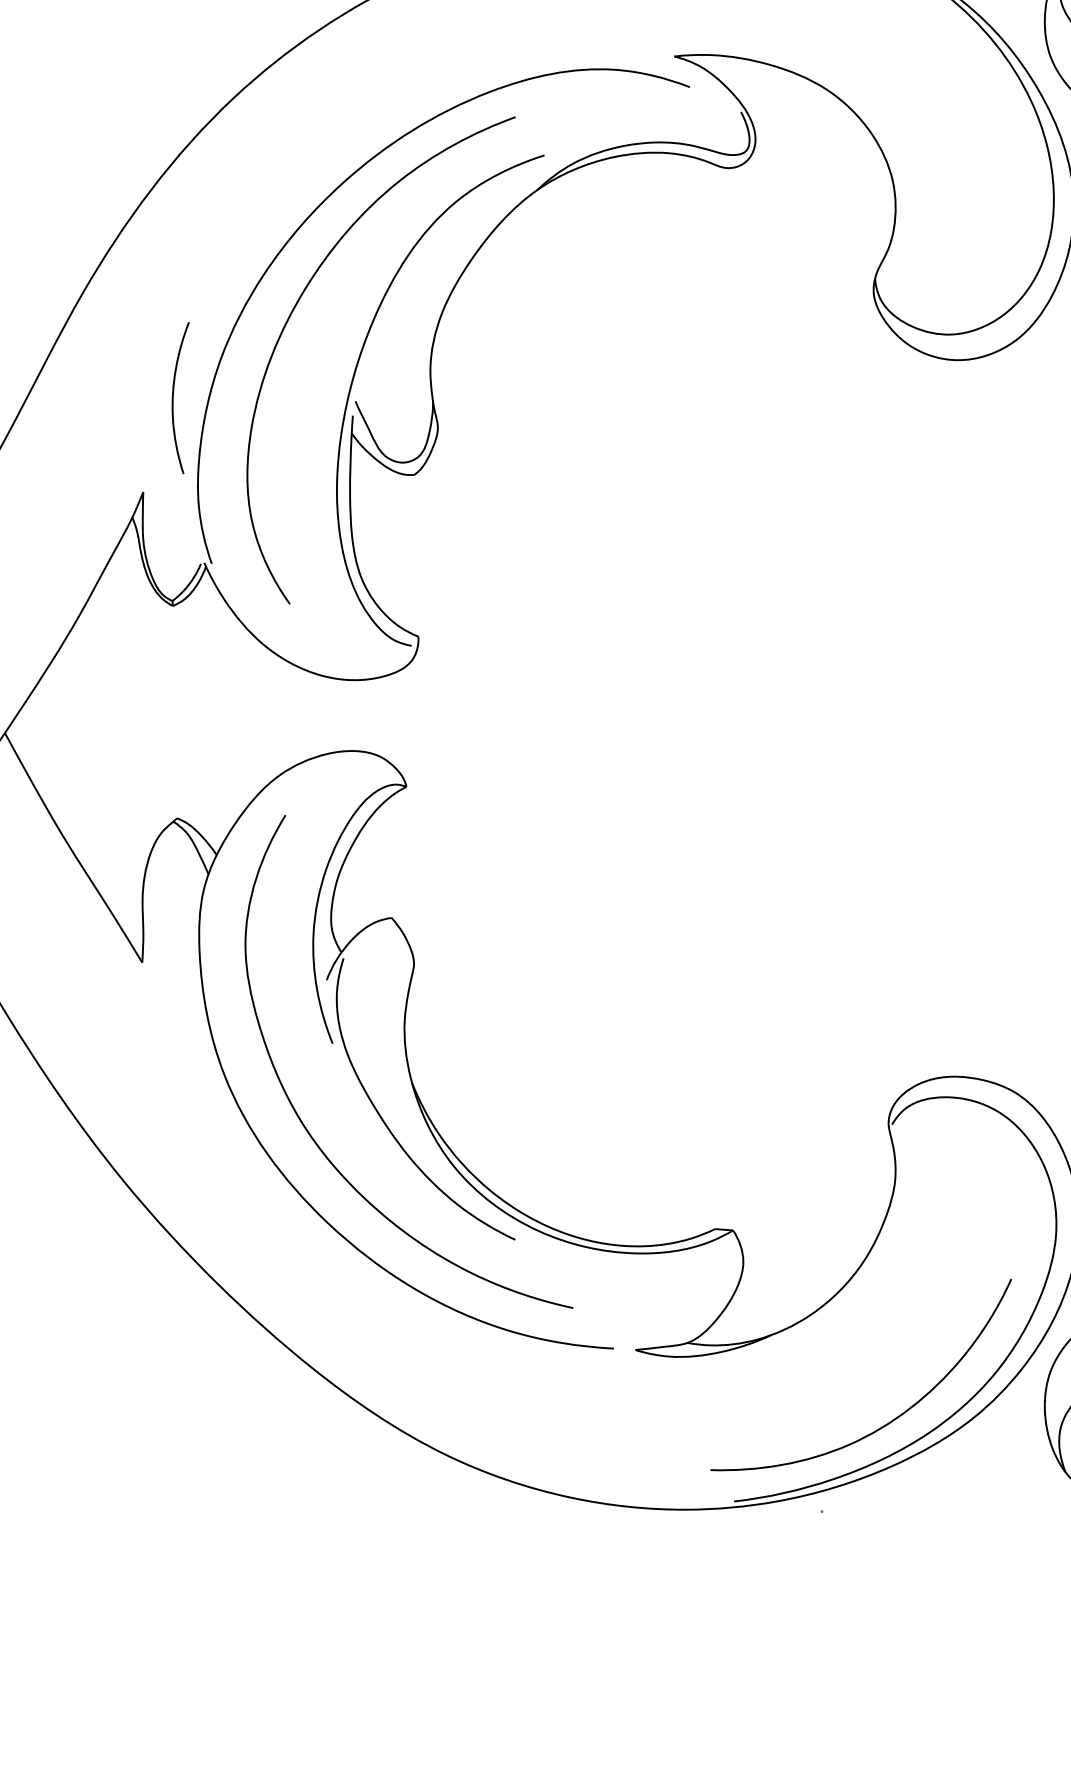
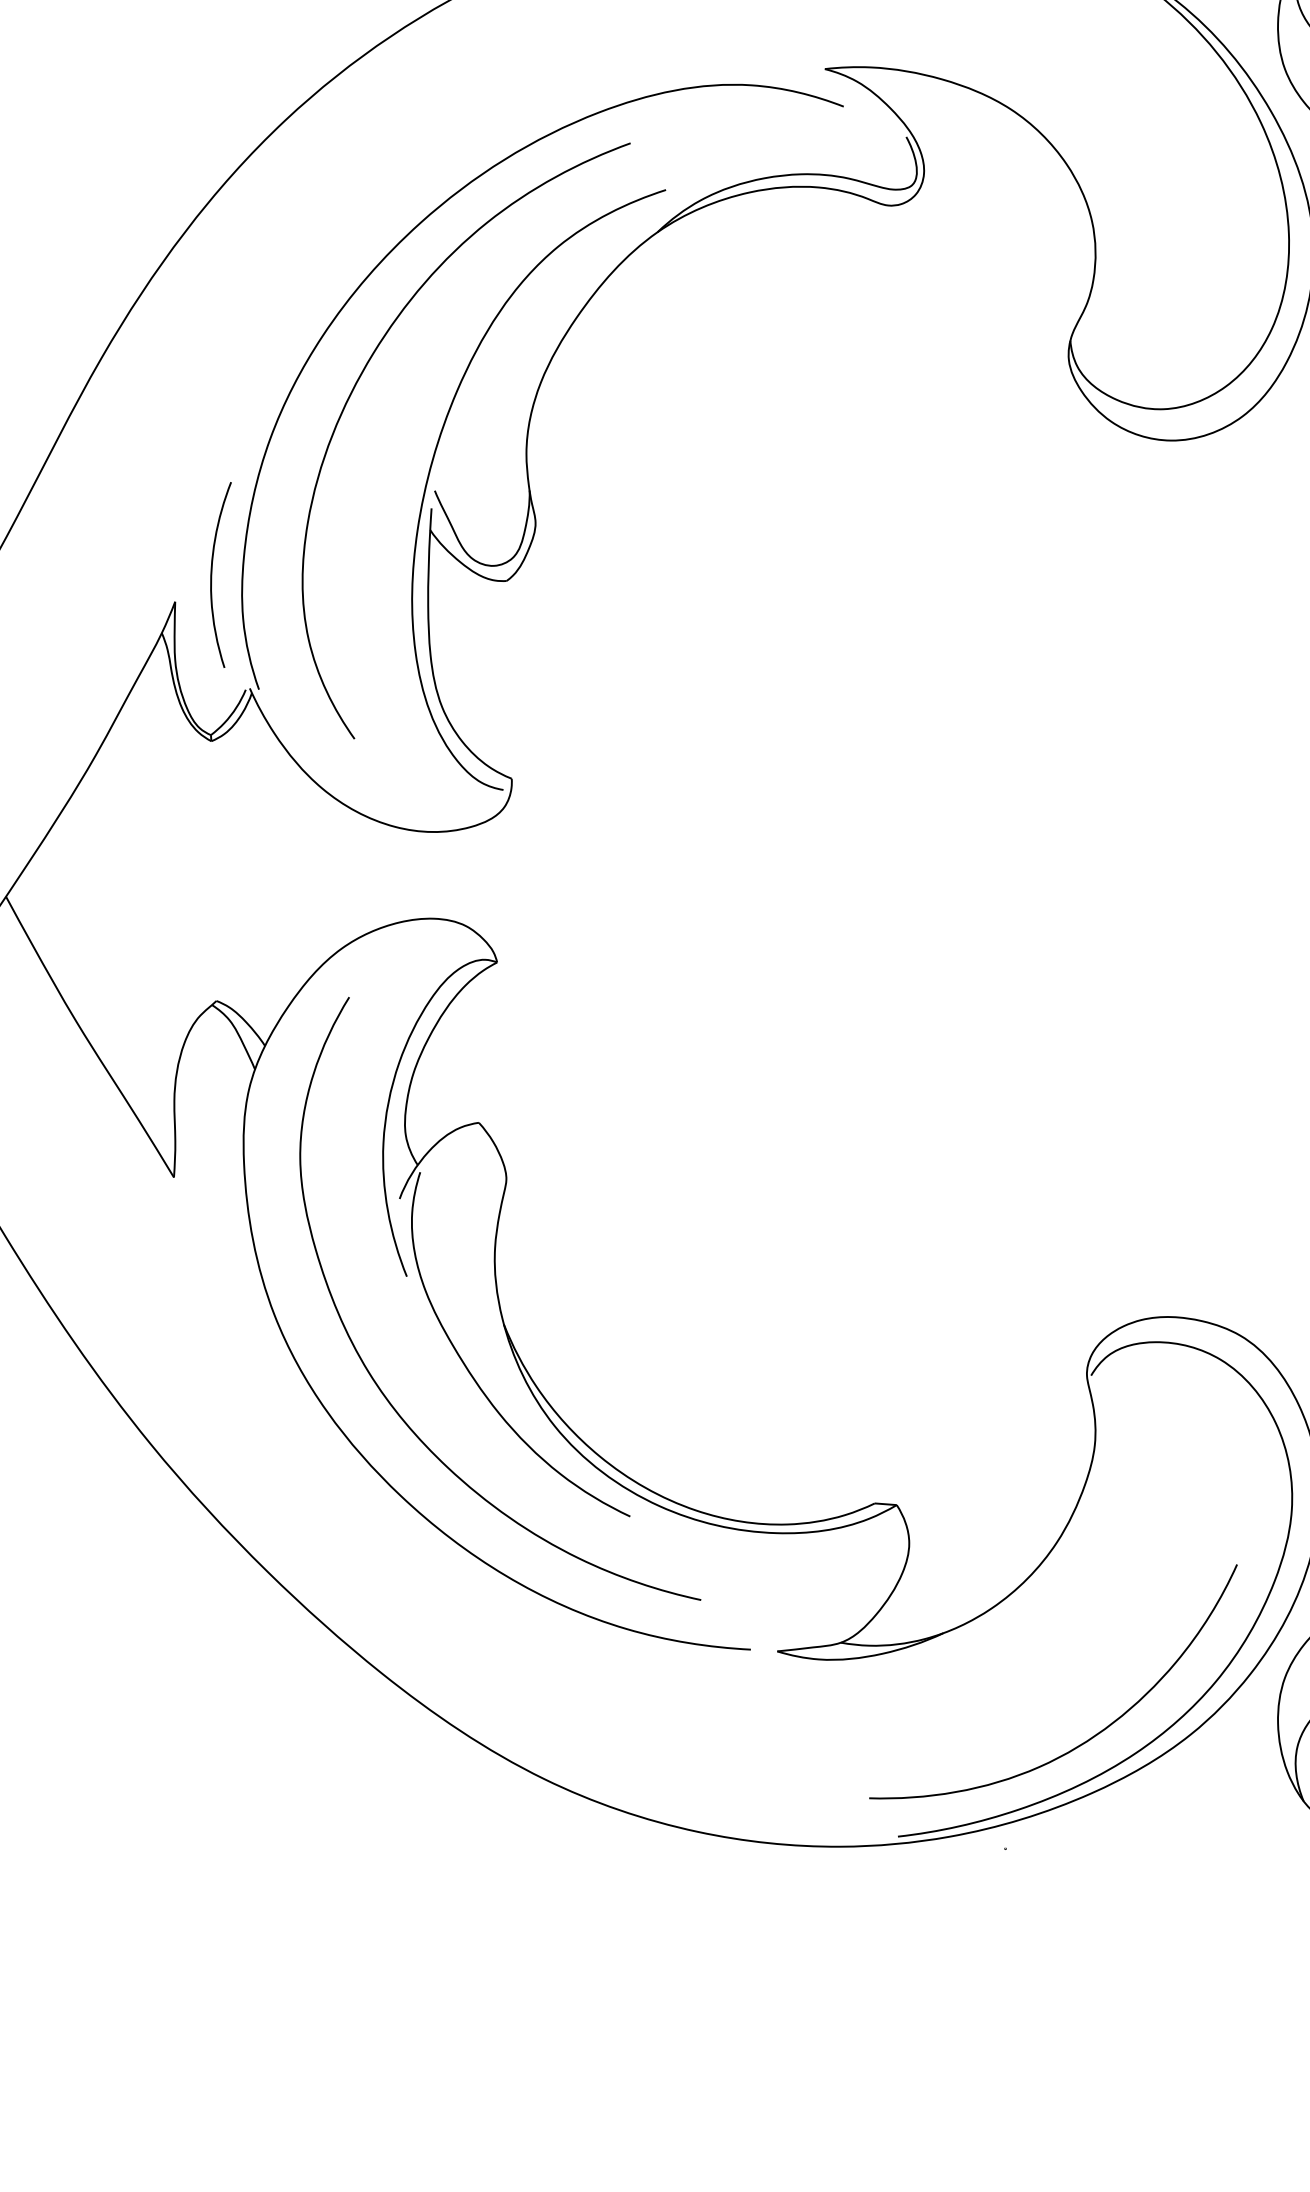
curve: (173, 397) -> (212, 574), moved

